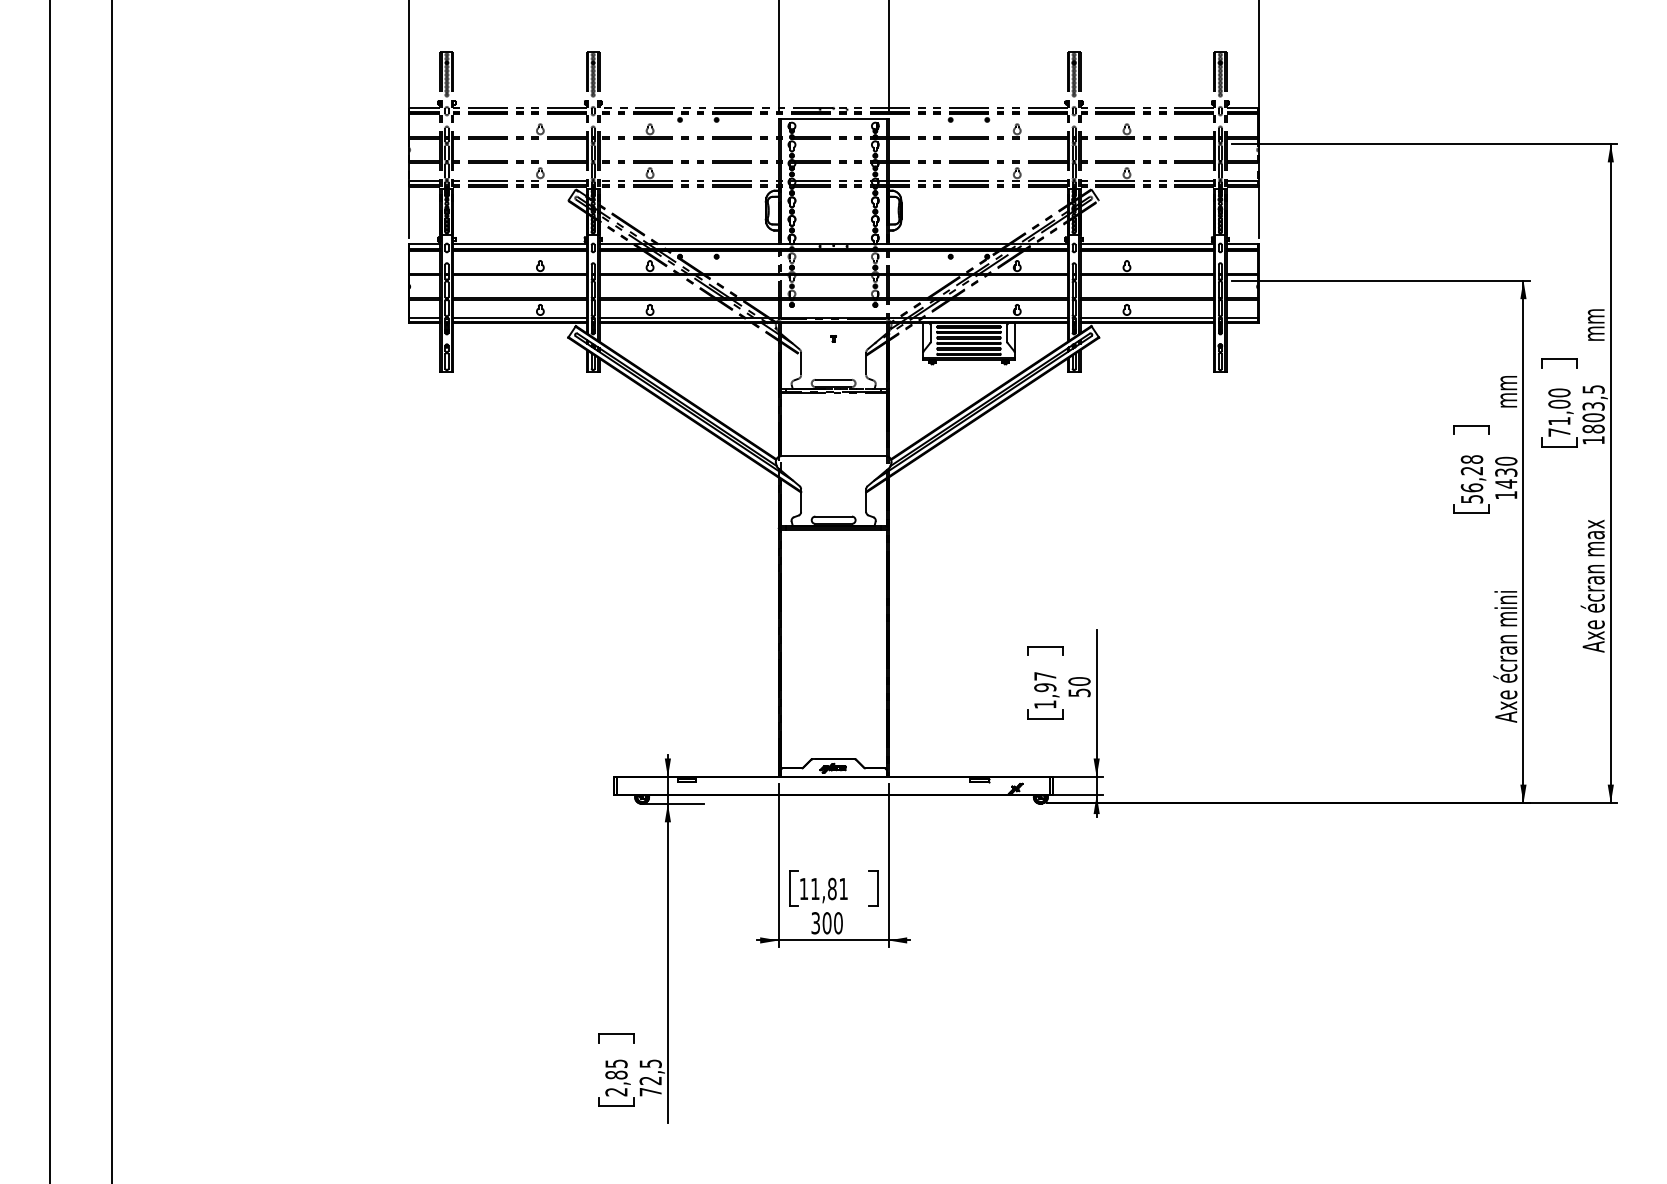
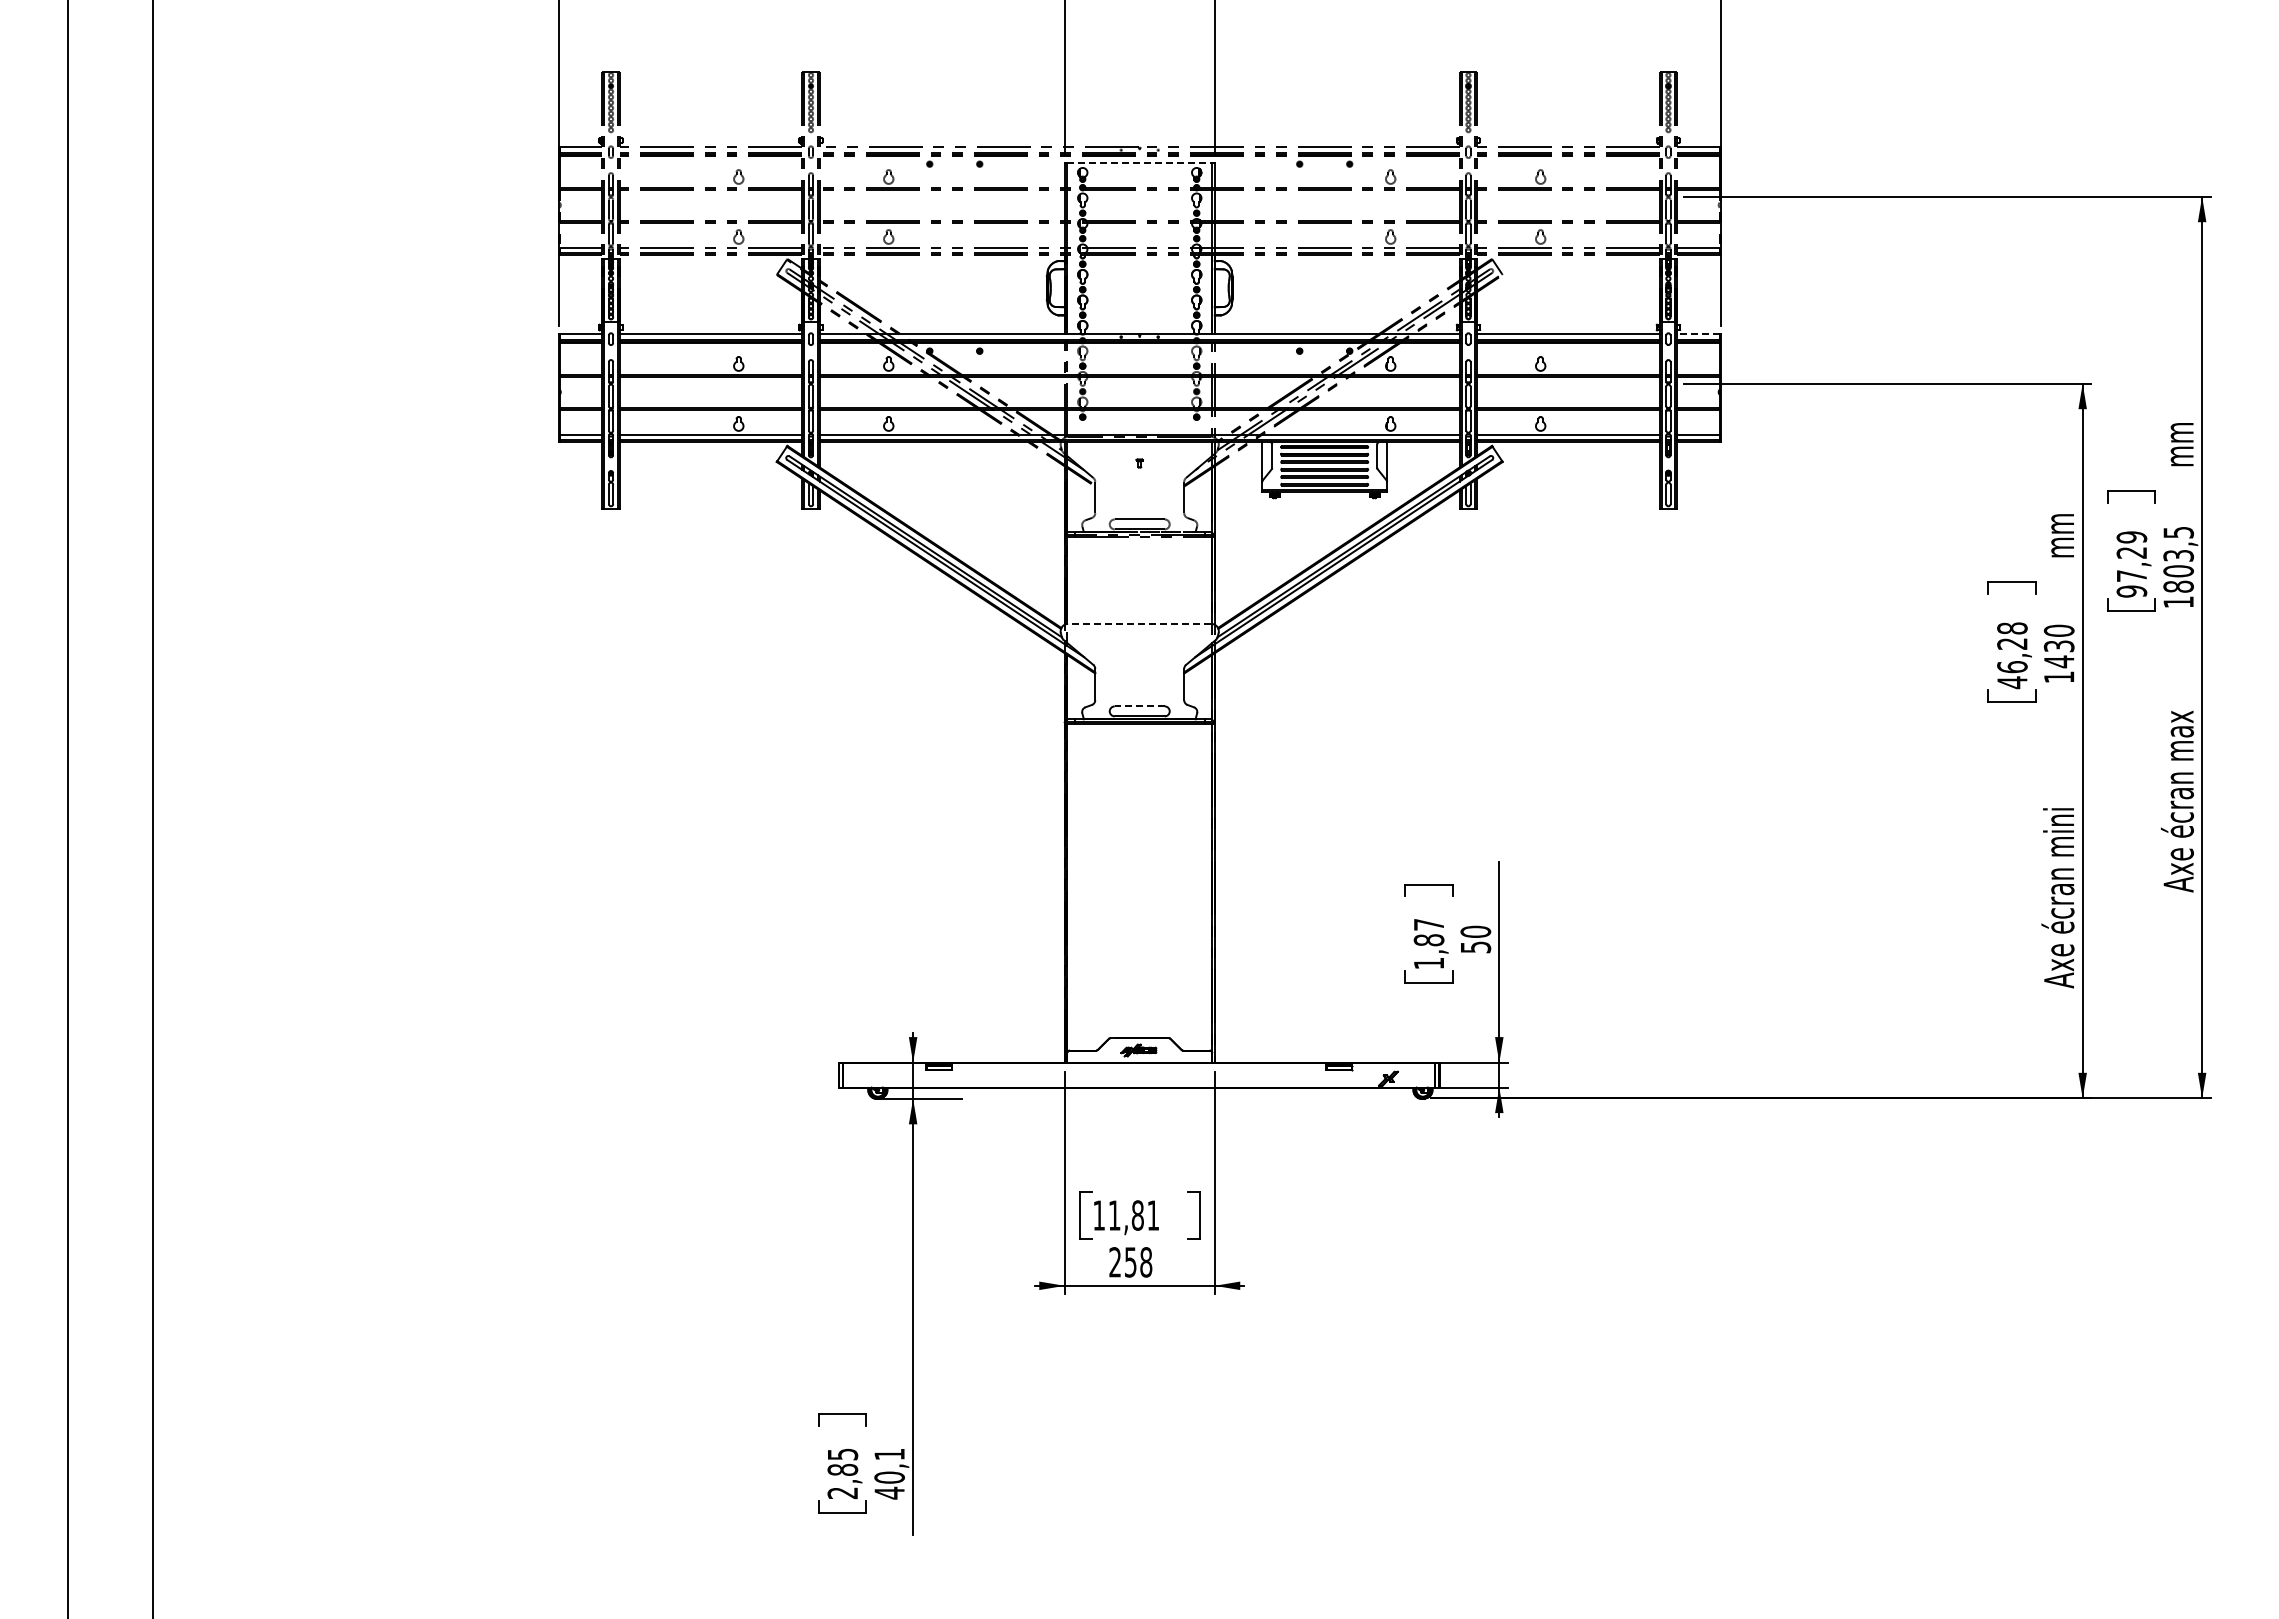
line: (834, 119) -> (1140, 163), solid -> dashed
line: (1242, 244) -> (1698, 334), solid -> dashed
text: (1559, 412) -> (2131, 564), 71,00 -> 97,29
line: (833, 455) -> (1139, 623), solid -> dashed
text: (1472, 499) -> (2012, 682), 56,28 -> 46,28
line: (833, 516) -> (1139, 706), solid -> dashed
text: (1044, 687) -> (1428, 940), 1,97 -> 1,87
text: (826, 923) -> (1130, 1262), 300 -> 258
text: (650, 1077) -> (889, 1473), 72,5 -> 40,1

